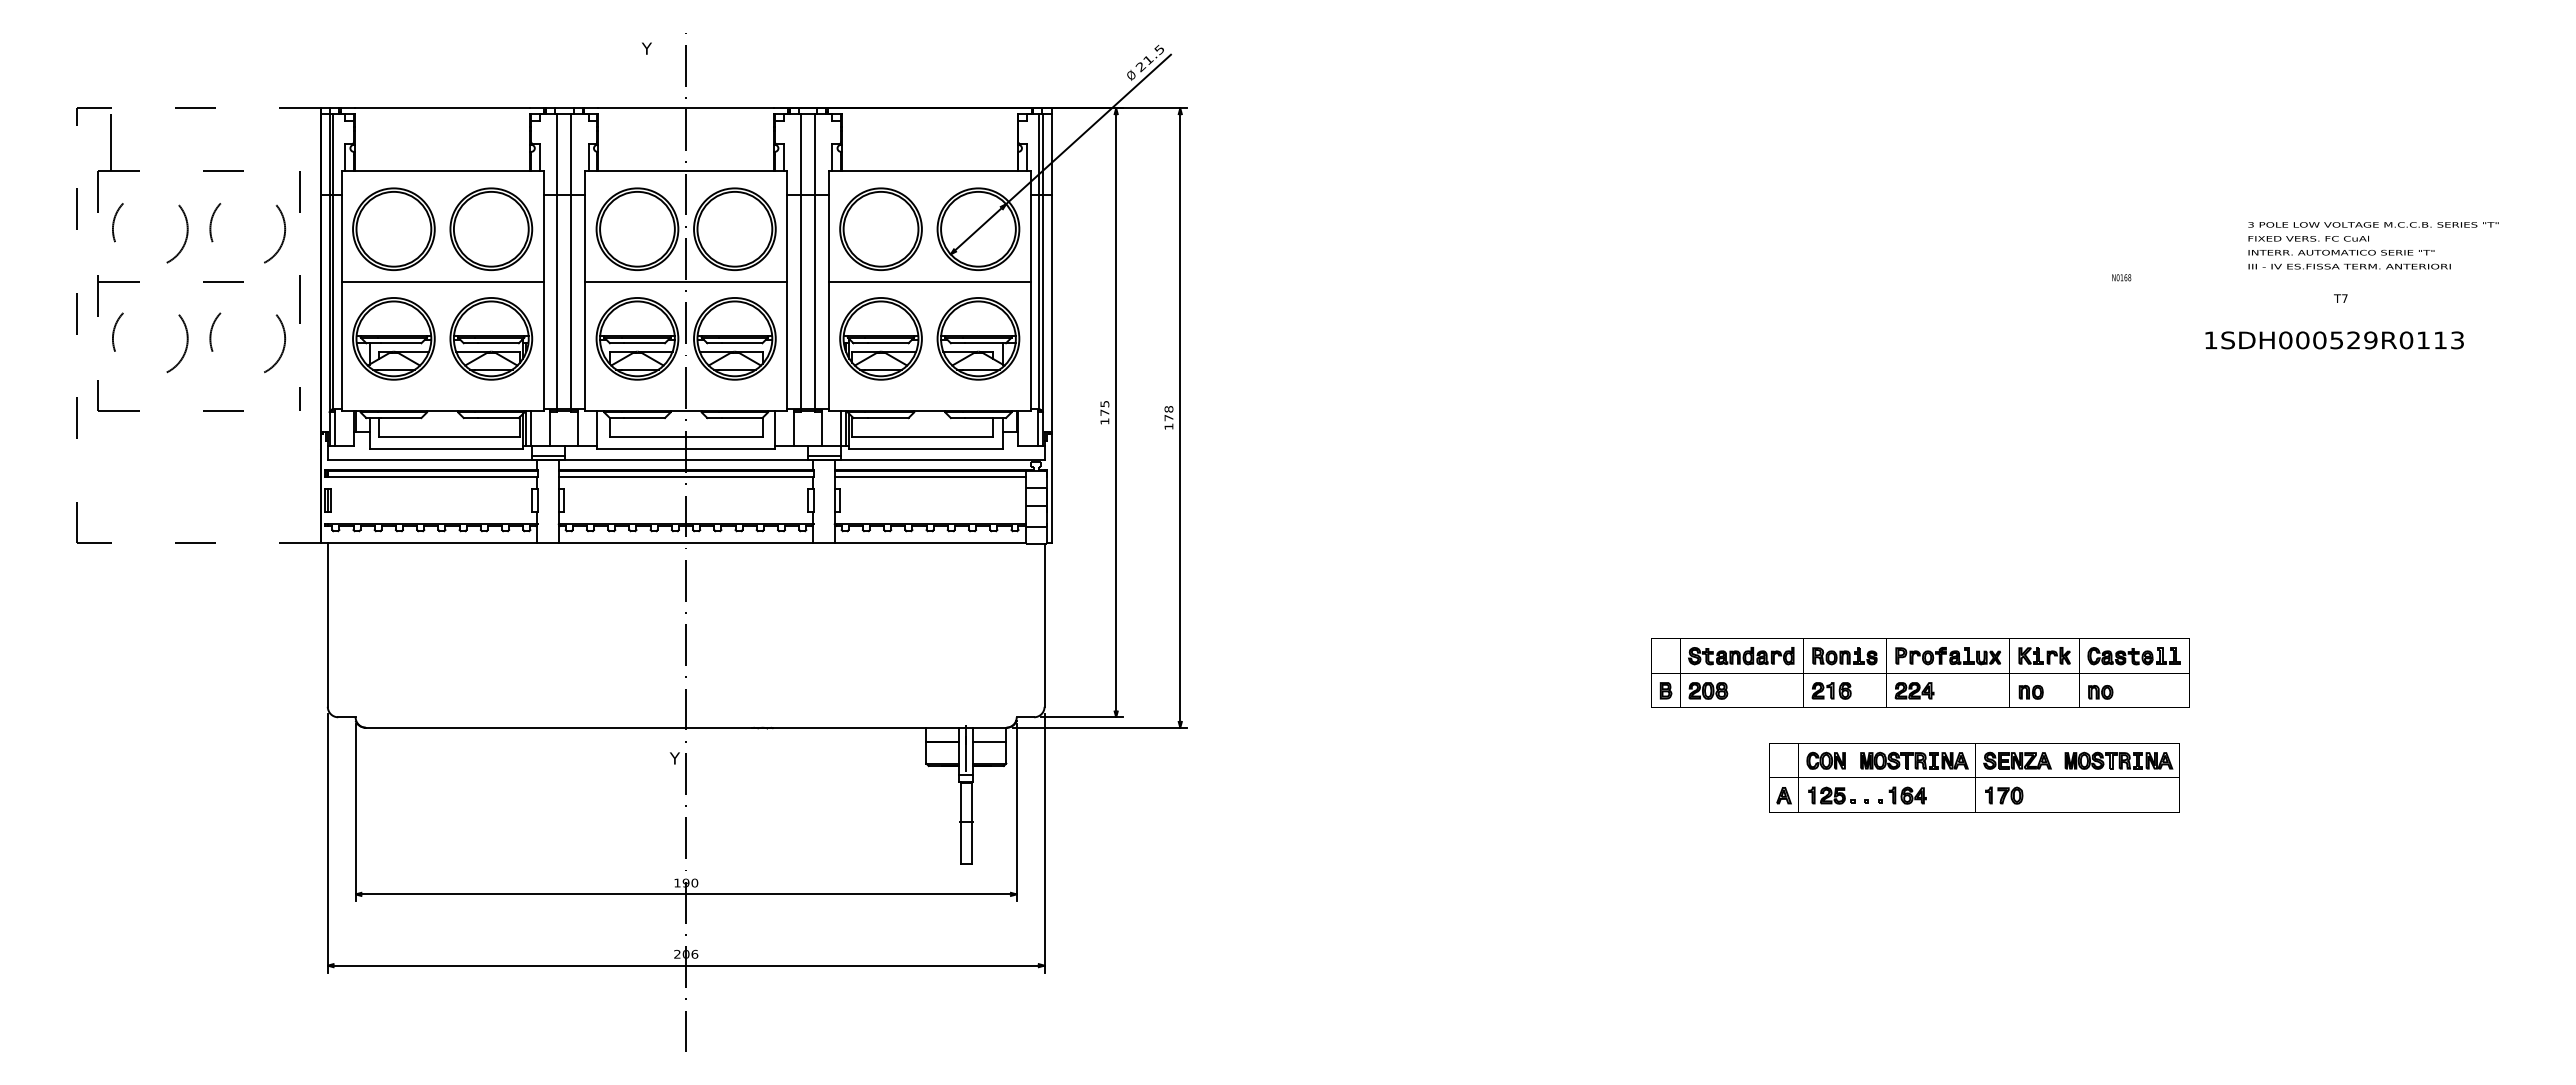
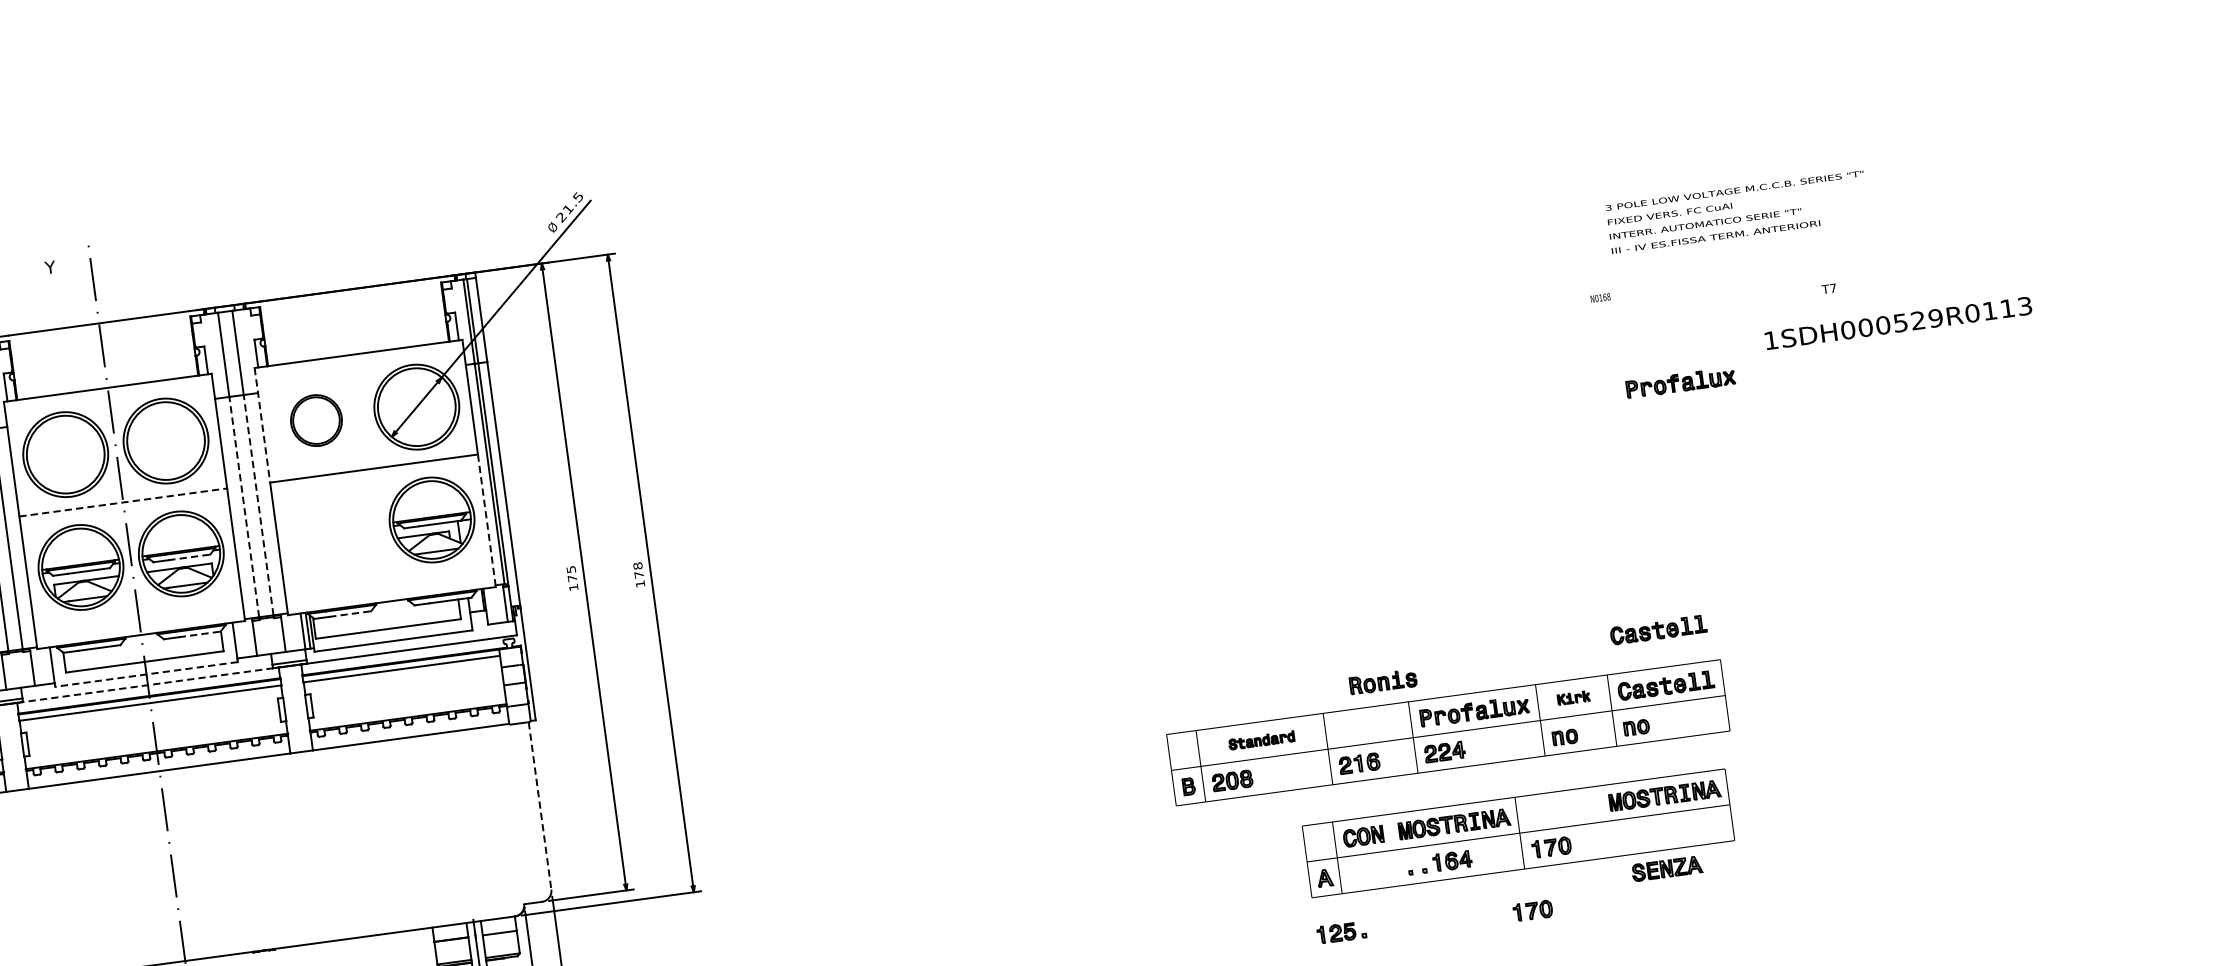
line: (828, 226) -> (262, 425), solid -> dashed
part: (880, 228) -> (315, 420), size x0.6
text: (2373, 245) -> (1737, 212), moved
line: (686, 282) -> (123, 502), solid -> dashed
line: (801, 302) -> (244, 507), solid -> dashed
line: (814, 302) -> (258, 505), solid -> dashed
part: (880, 338) -> (331, 533), removed
text: (2334, 340) -> (1898, 323), moved
line: (742, 343) -> (189, 557), solid -> dashed
line: (1030, 347) -> (486, 521), solid -> dashed
part: (2186, 369) -> (1680, 383), added
line: (742, 418) -> (200, 634), solid -> dashed
line: (888, 418) -> (350, 614), solid -> dashed
line: (686, 449) -> (146, 674), solid -> dashed
line: (686, 459) -> (148, 684), solid -> dashed
part: (2133, 602) -> (1657, 630), added
line: (1044, 626) -> (540, 806), solid -> dashed
part: (2044, 655) -> (1573, 697), size x0.6
part: (1741, 656) -> (1261, 740), size x0.6
part: (1844, 656) -> (1382, 682), moved
part: (2017, 760) -> (1666, 868), moved
part: (1831, 795) -> (1341, 932), moved
part: (1978, 853) -> (1533, 910), added

